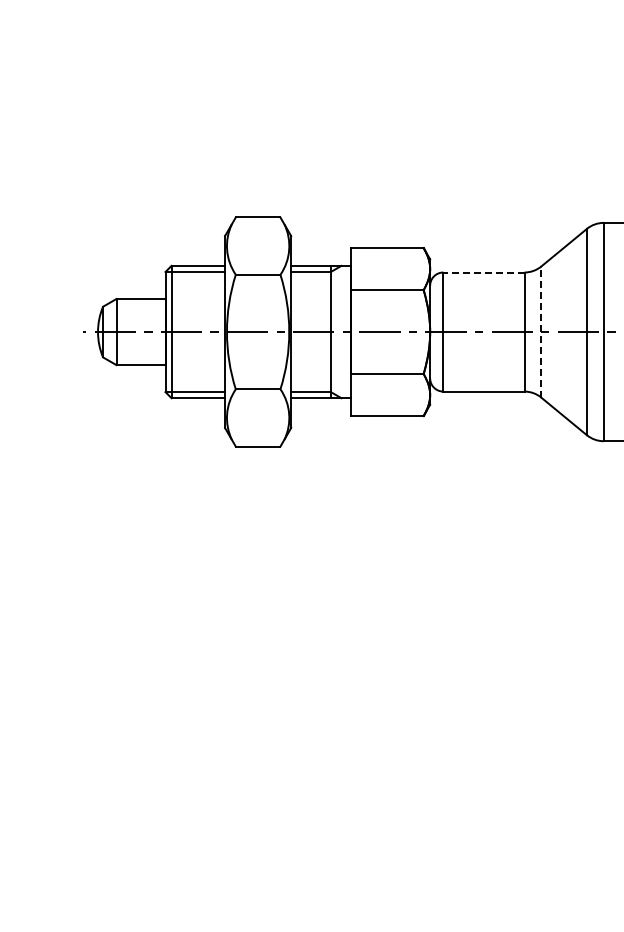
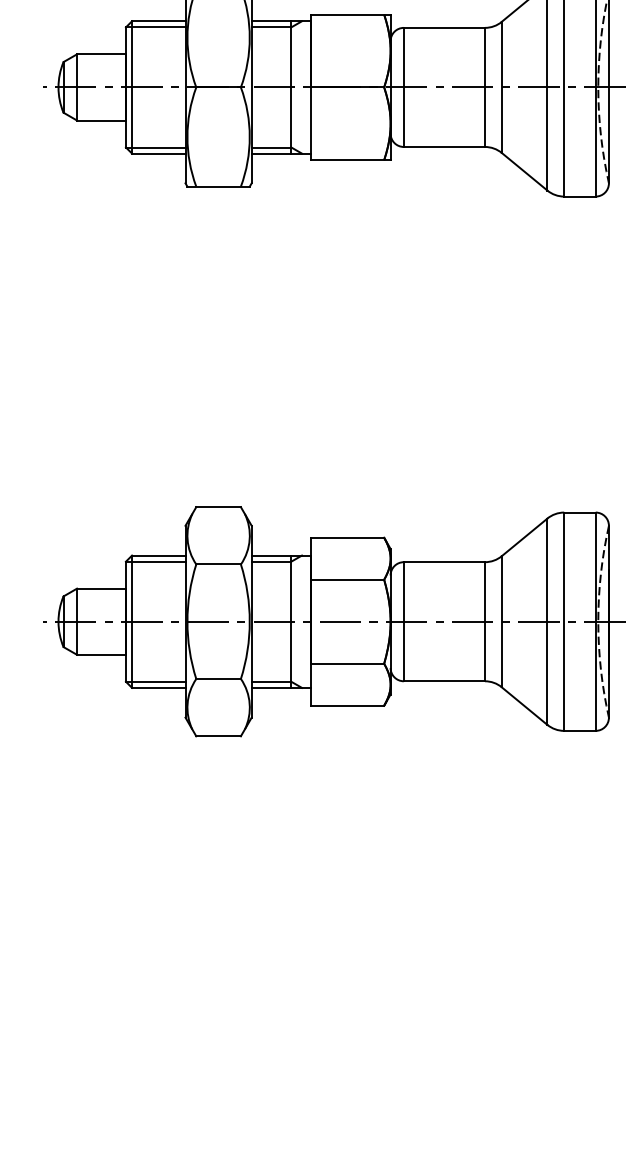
line: (484, 272) -> (444, 562), dashed -> solid
line: (541, 331) -> (501, 621), dashed -> solid

